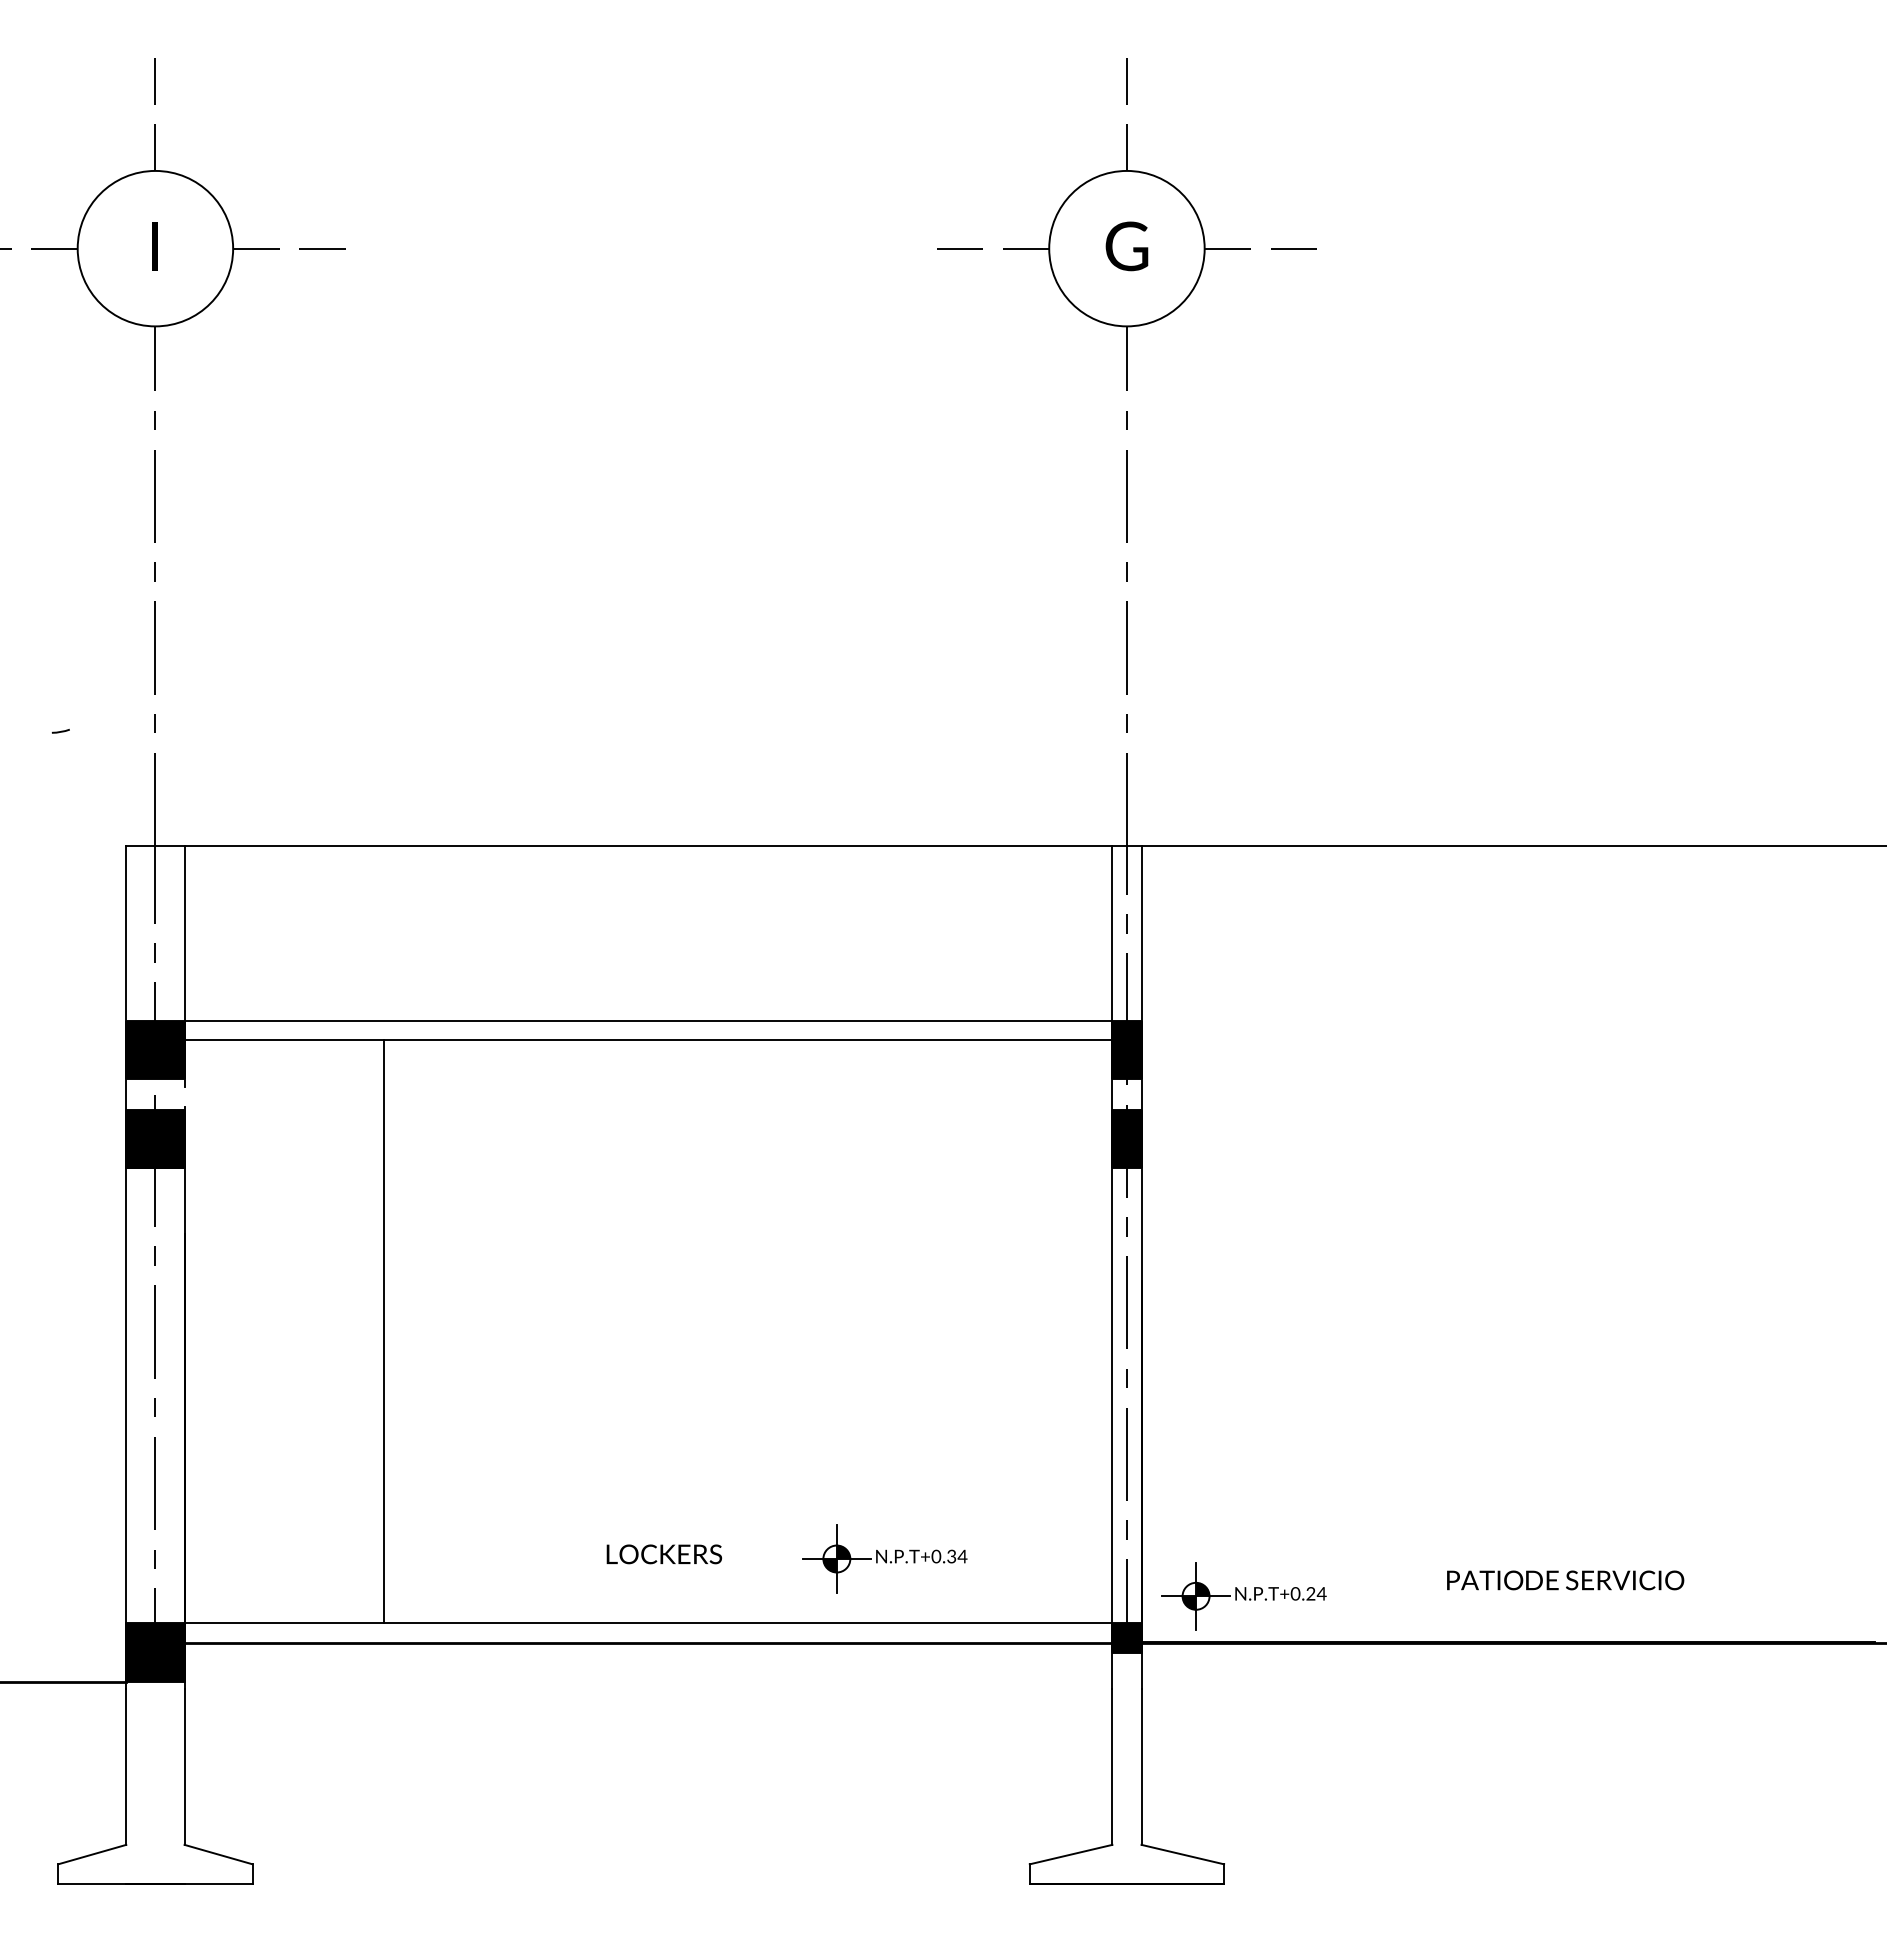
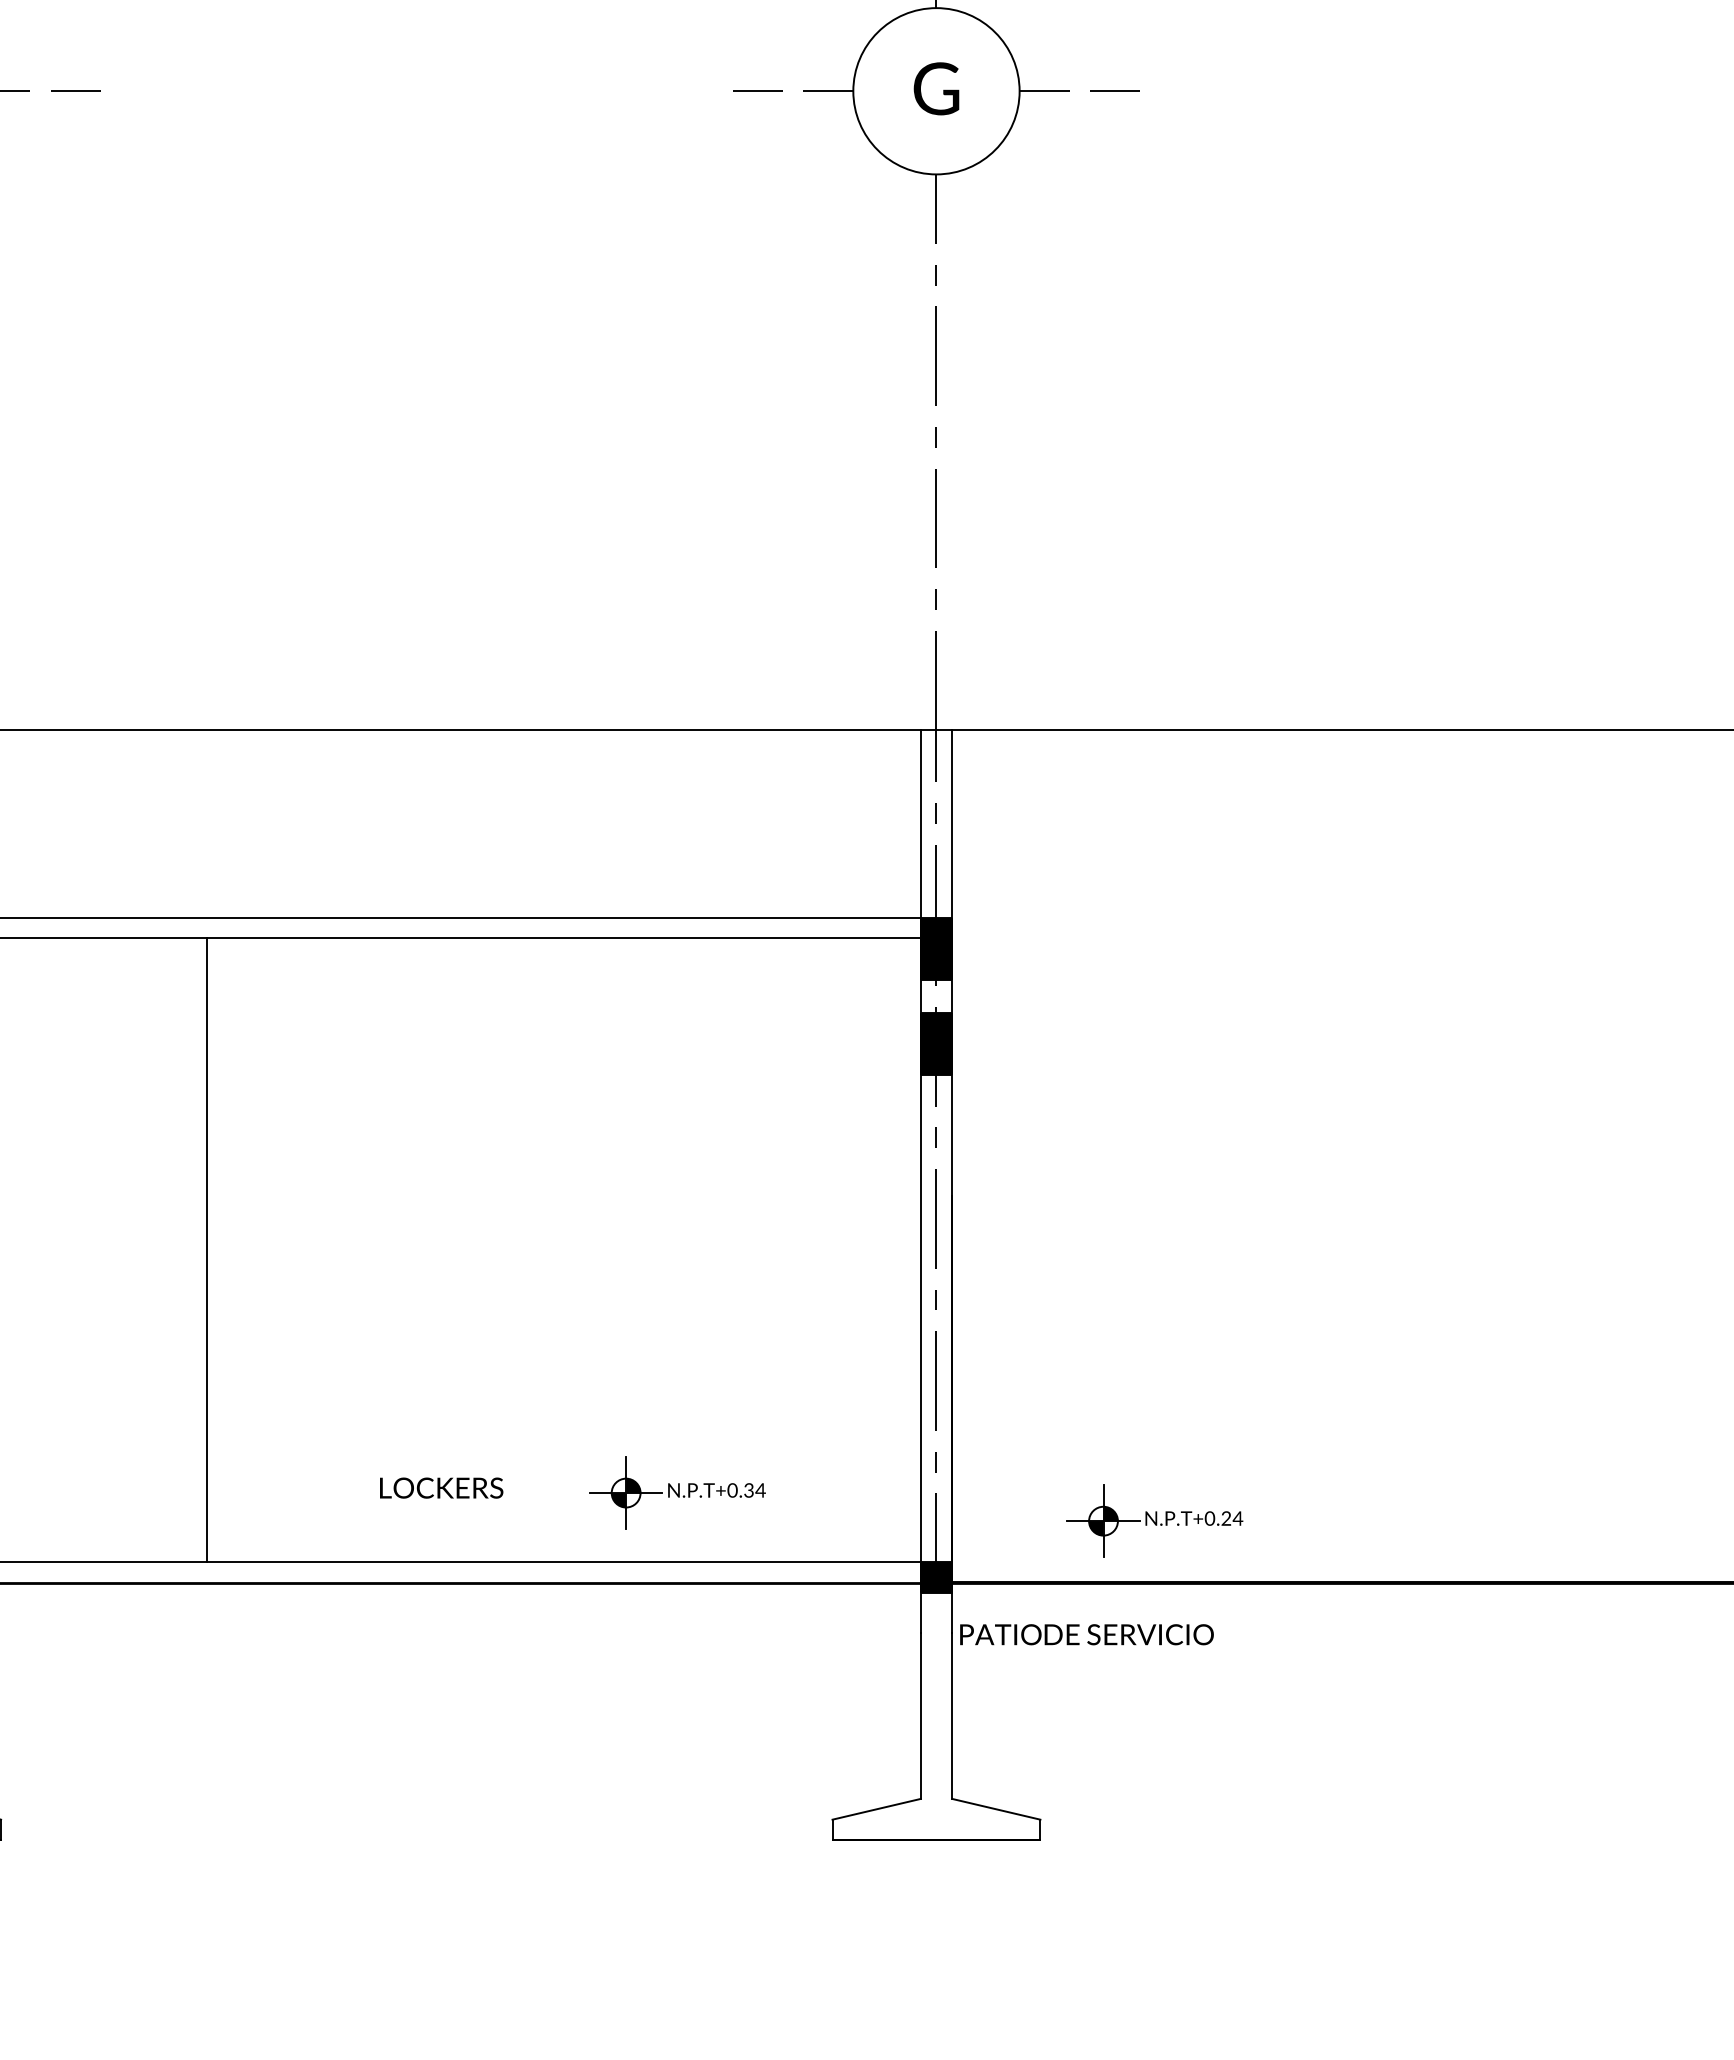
line: (383, 1331) -> (206, 1249), moved
text: (1565, 1580) -> (1086, 1634), moved
part: (1243, 1596) -> (1154, 1521), moved

